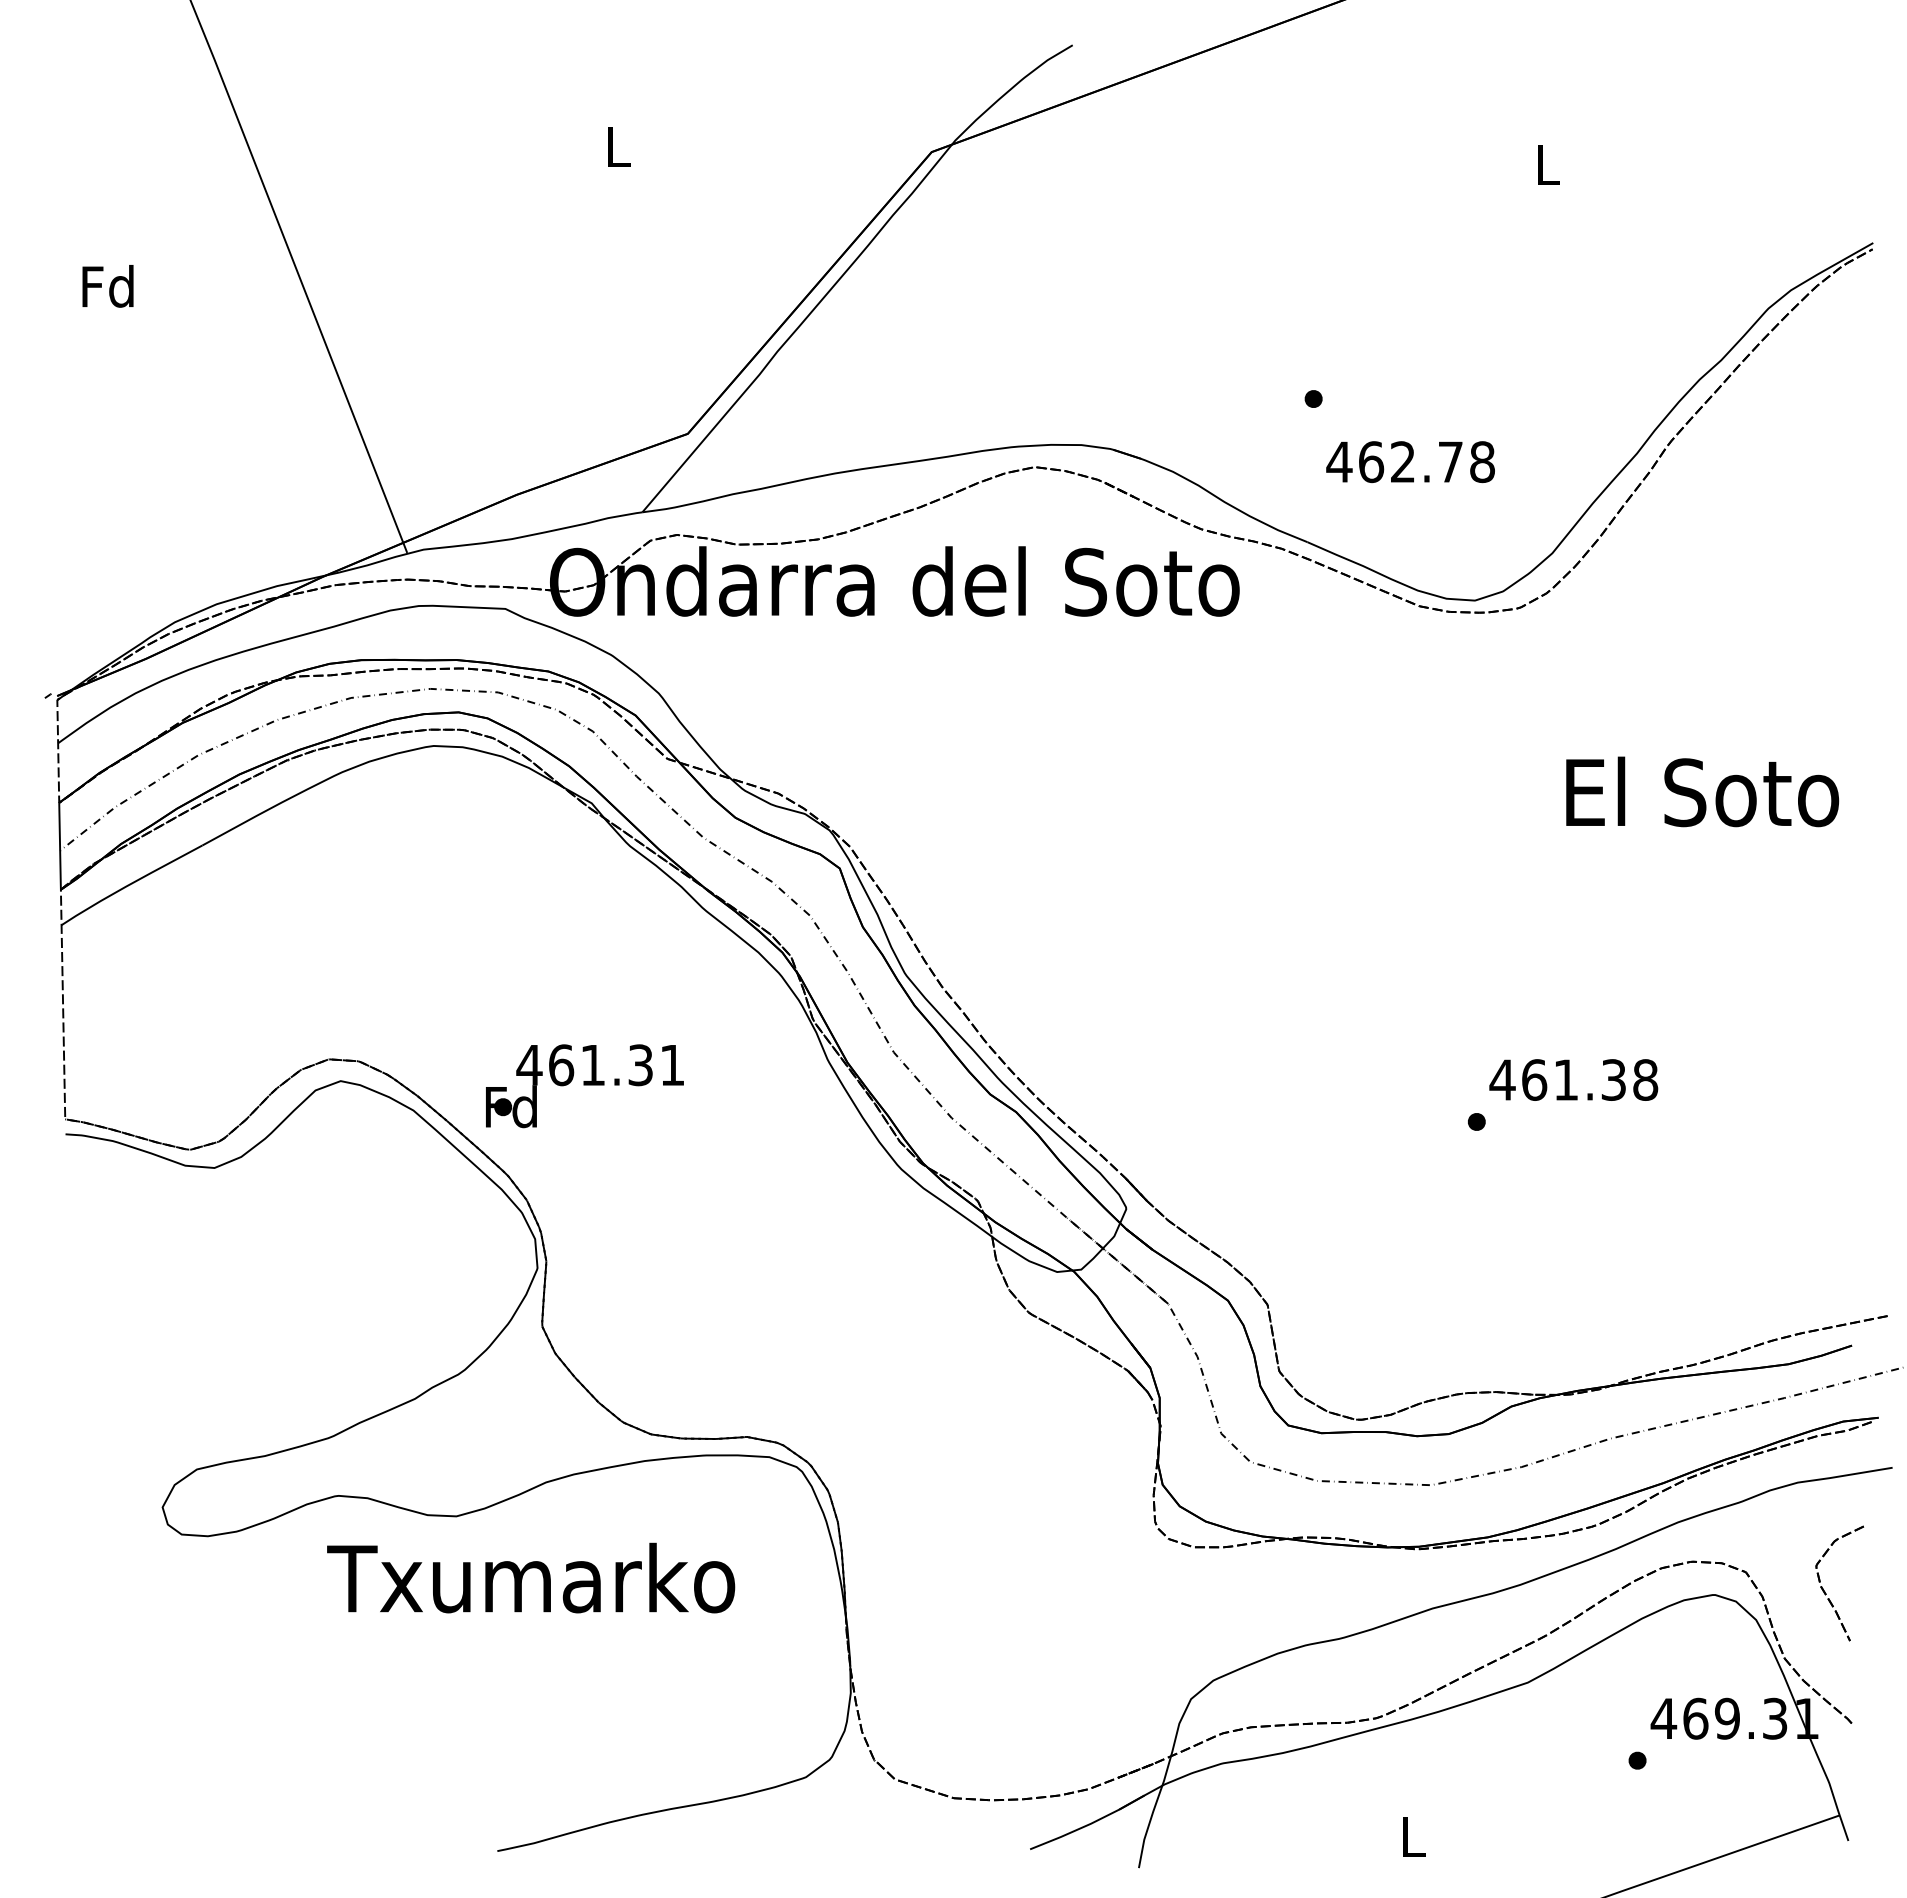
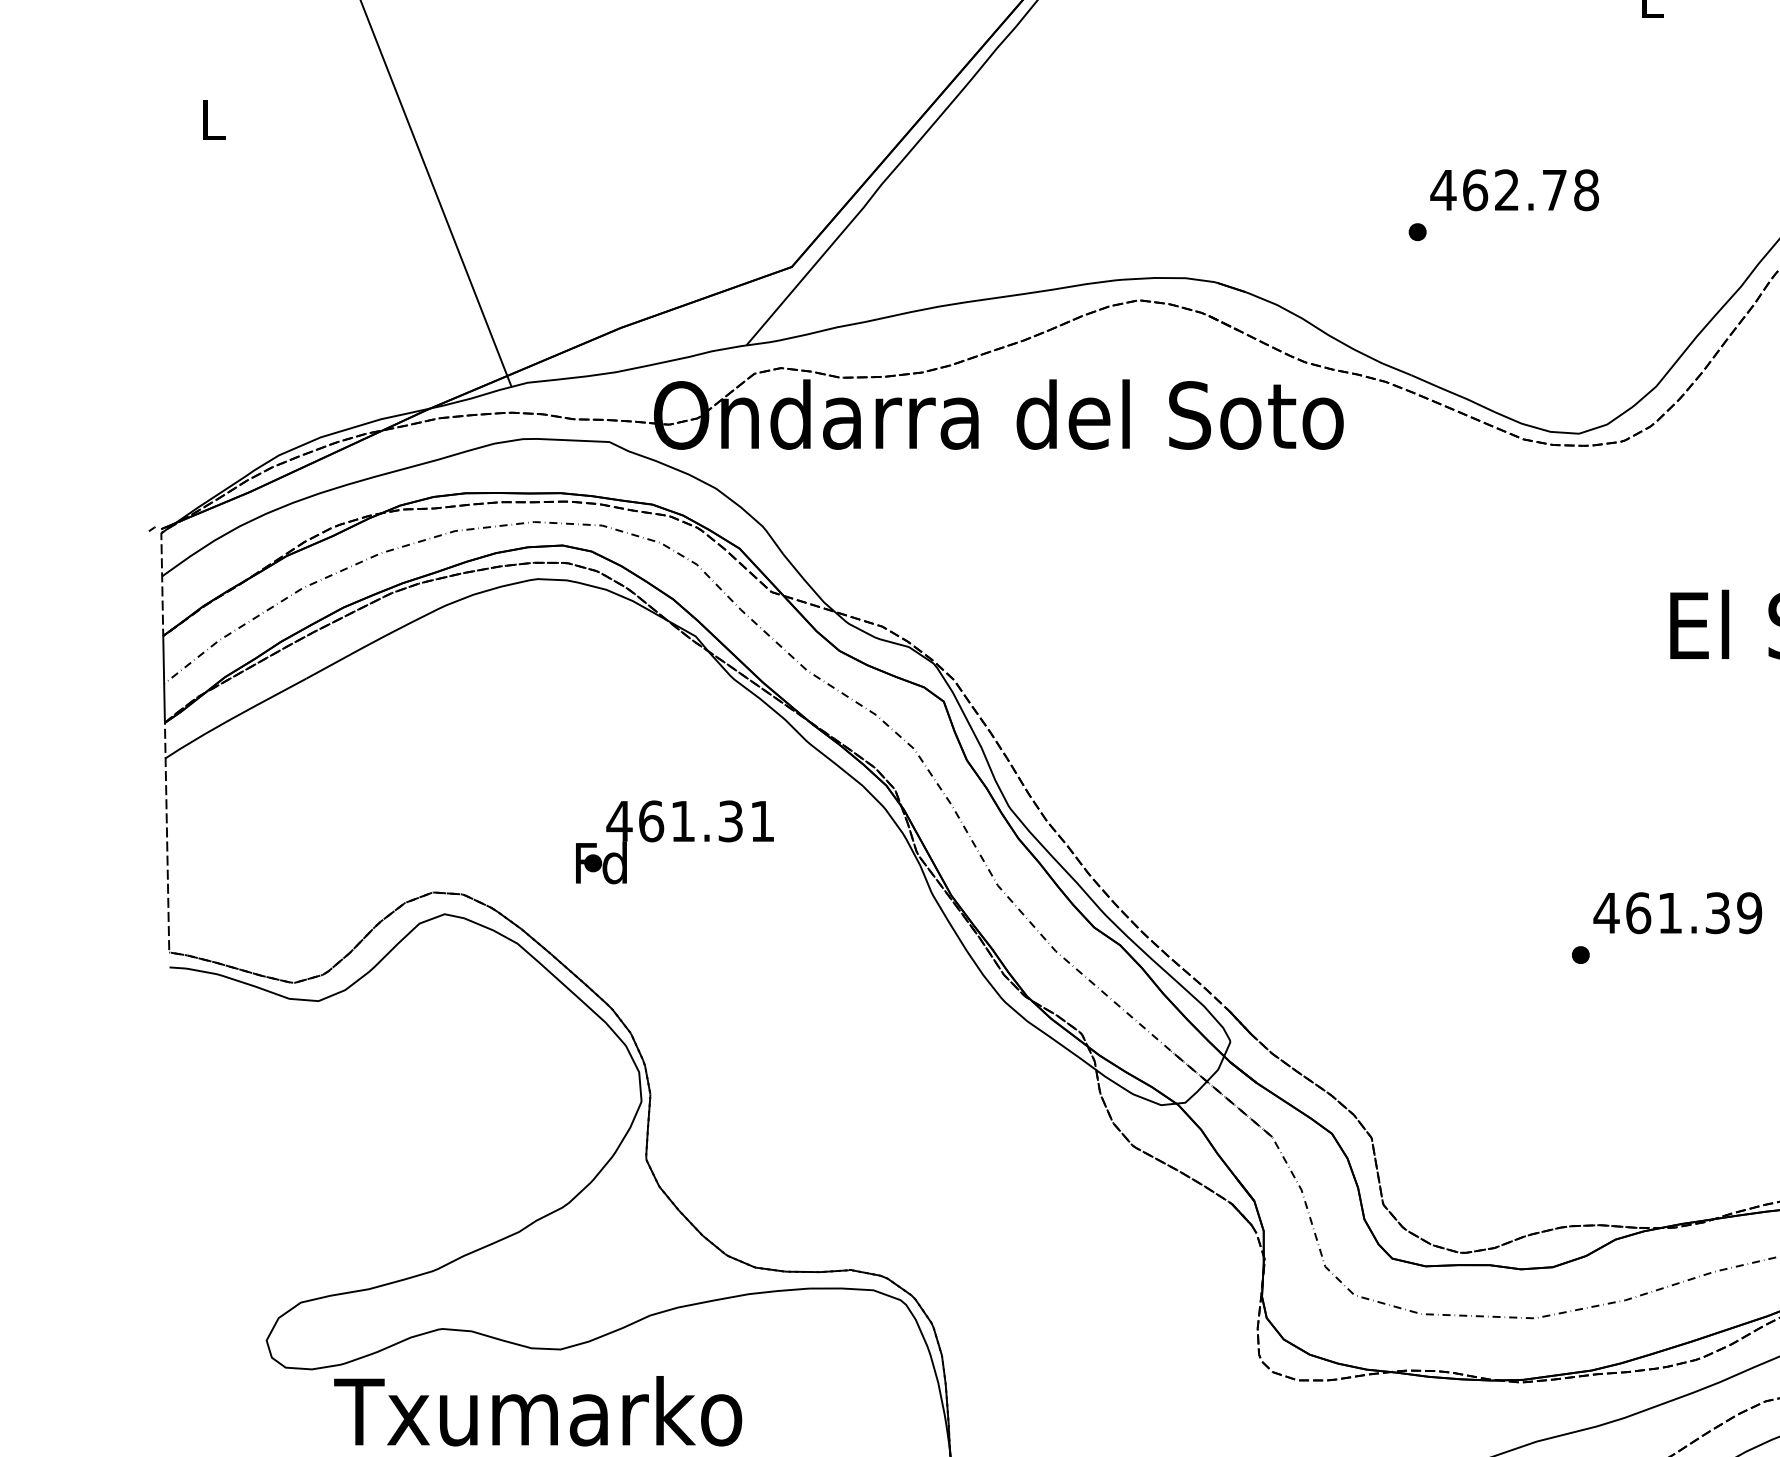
text: (107, 286) -> (211, 119), Fd -> L
text: (1410, 462) -> (1514, 190), moved
text: (1645, 1079) -> (1749, 912), 461.38 -> 461.39
text: (584, 1086) -> (674, 842), moved
text: (531, 1577) -> (538, 1410), moved

